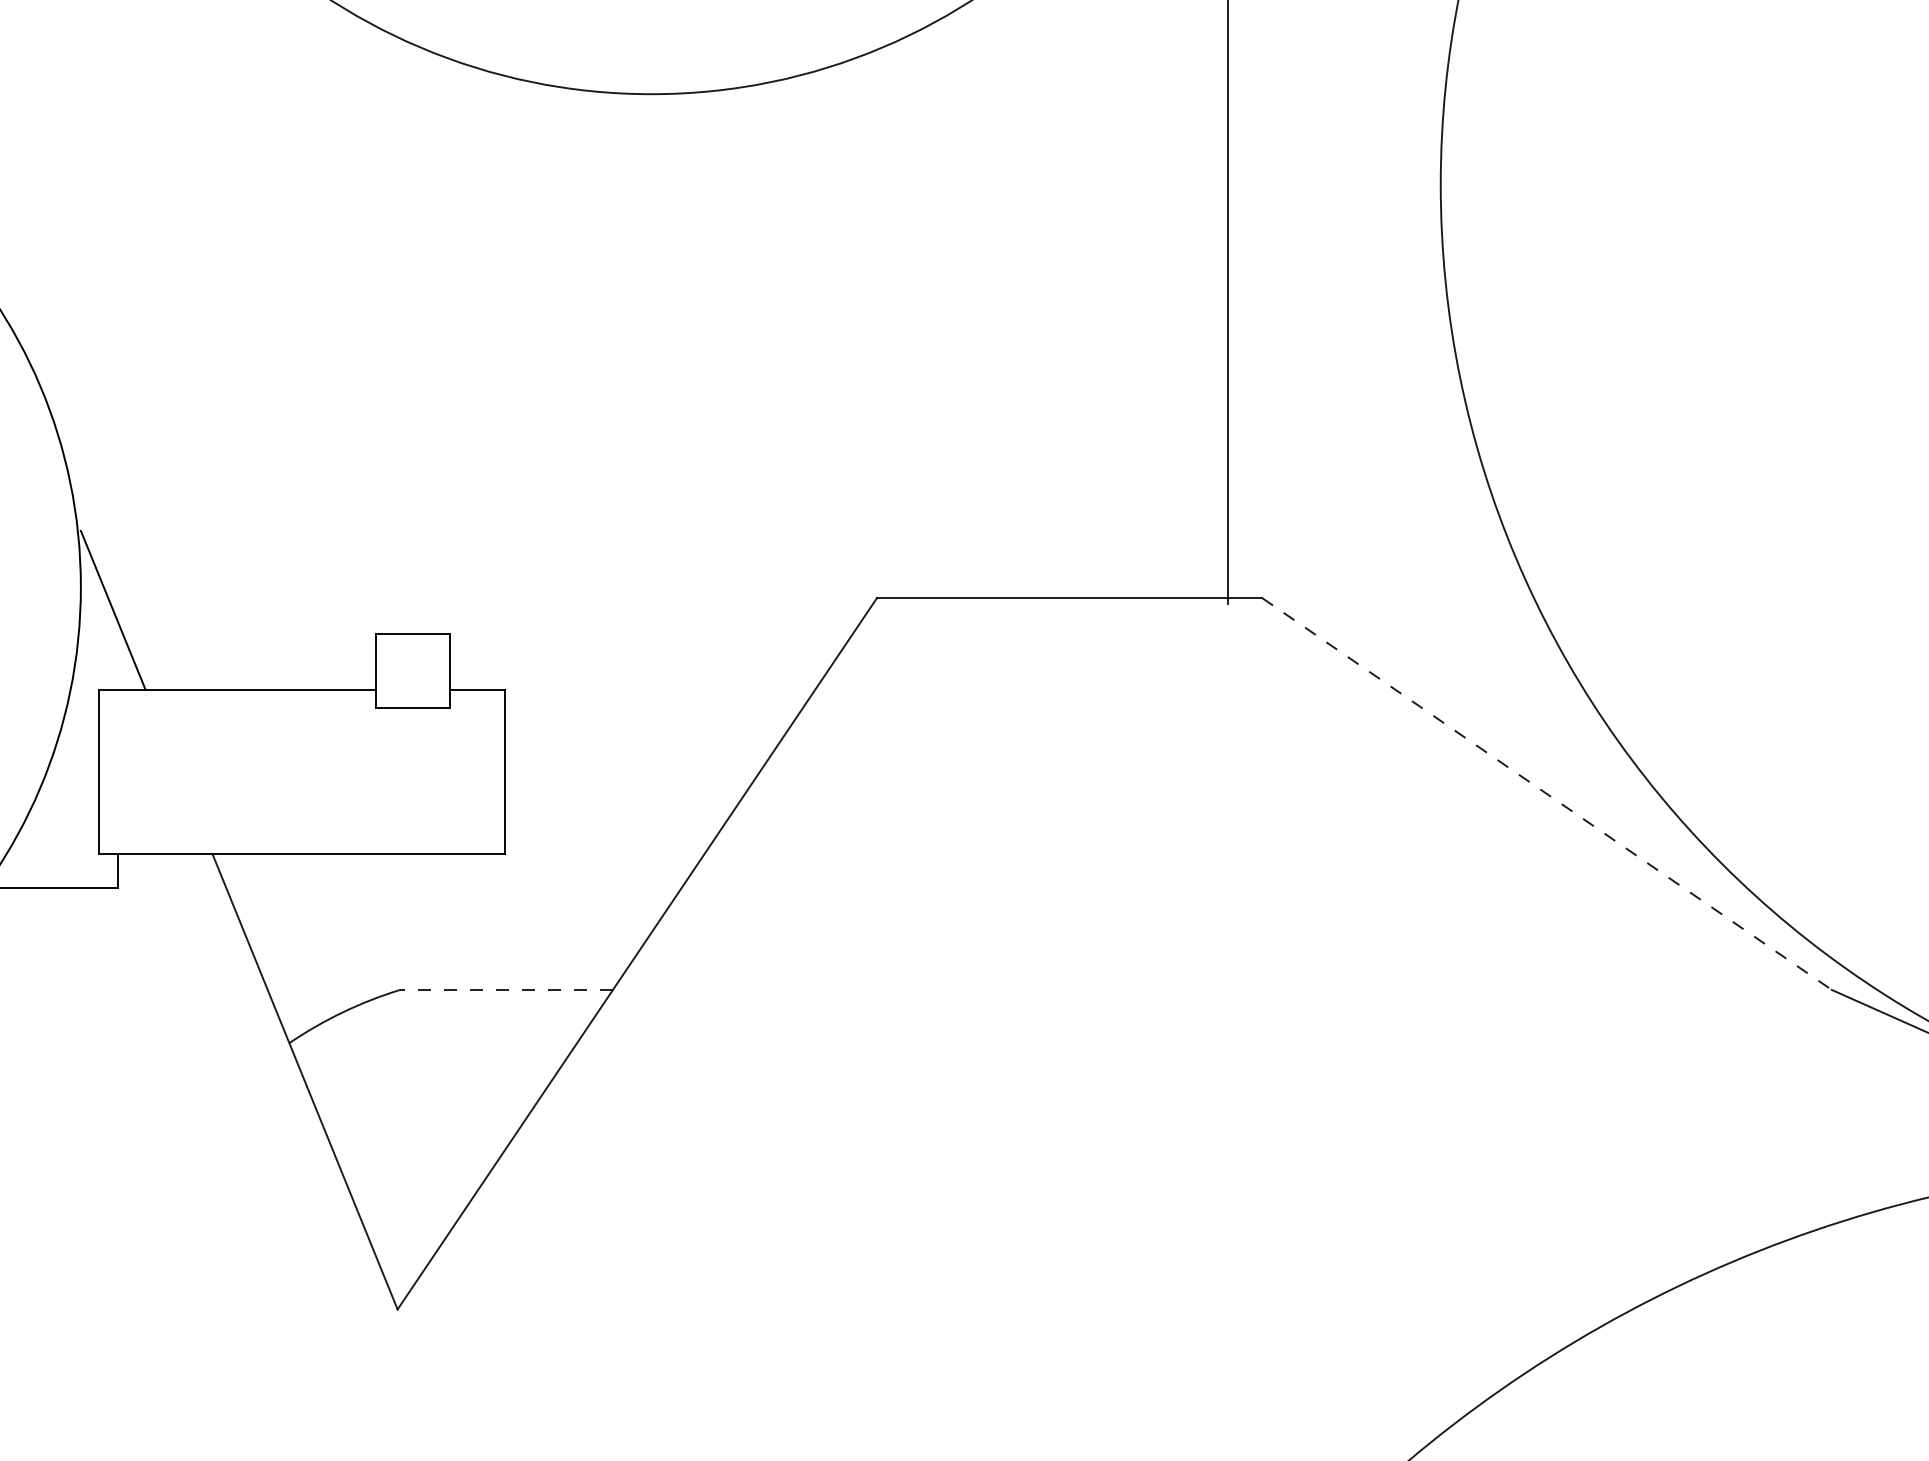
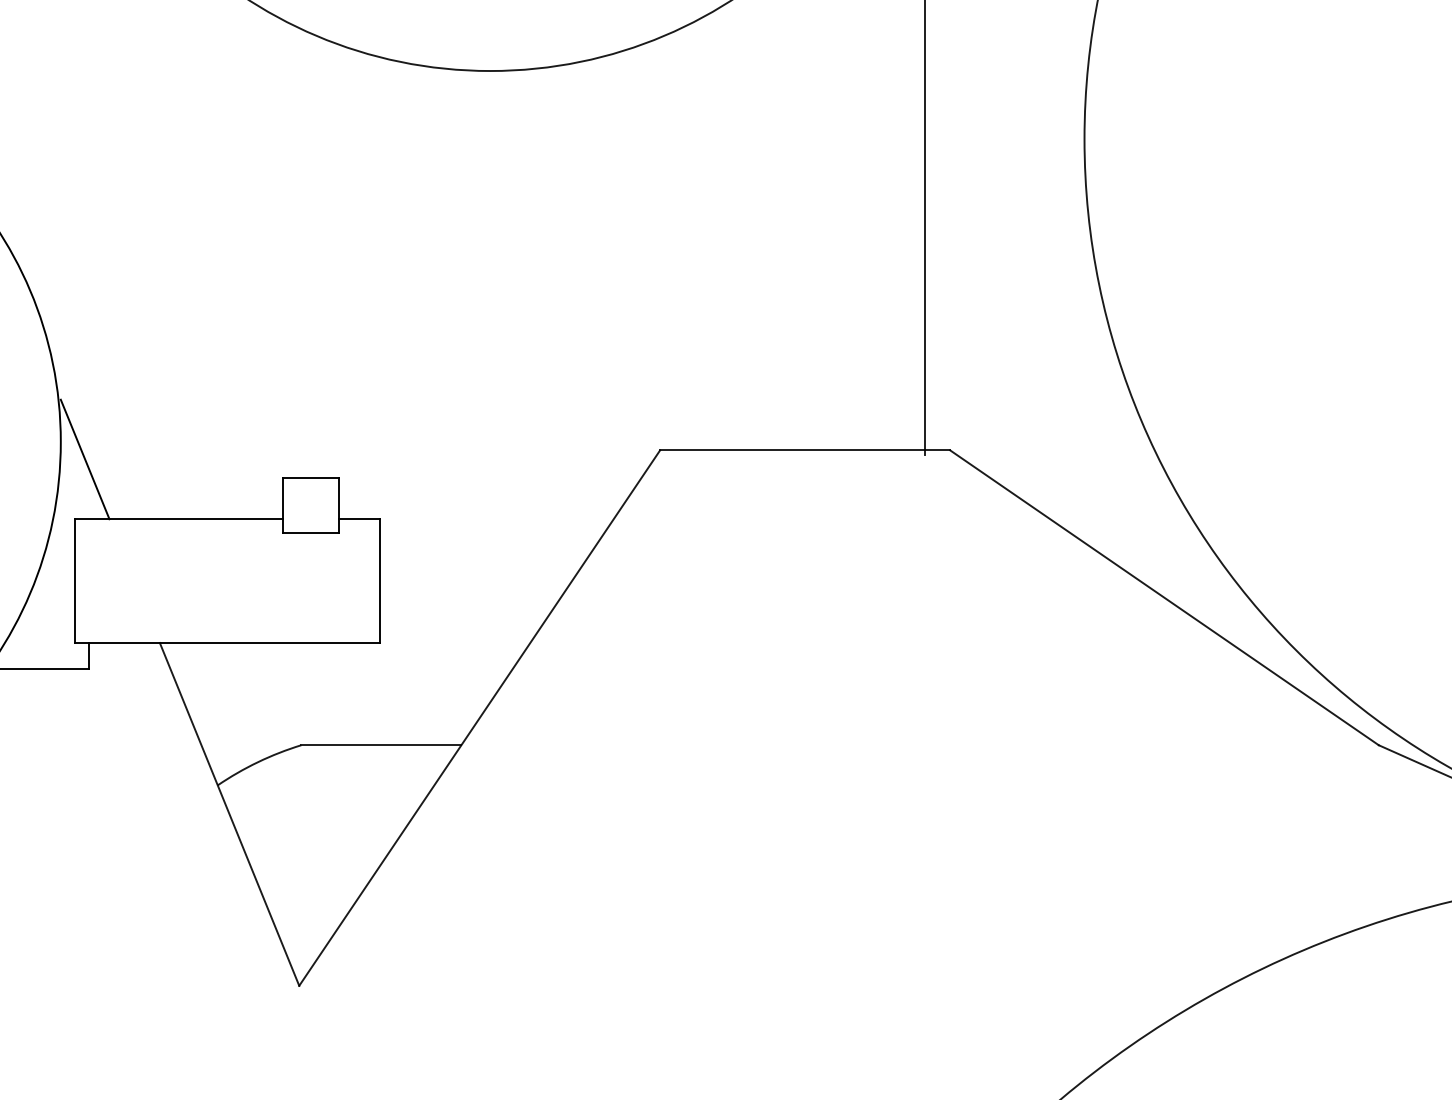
line: (1547, 794) -> (1164, 598), dashed -> solid
line: (506, 990) -> (381, 745), dashed -> solid

